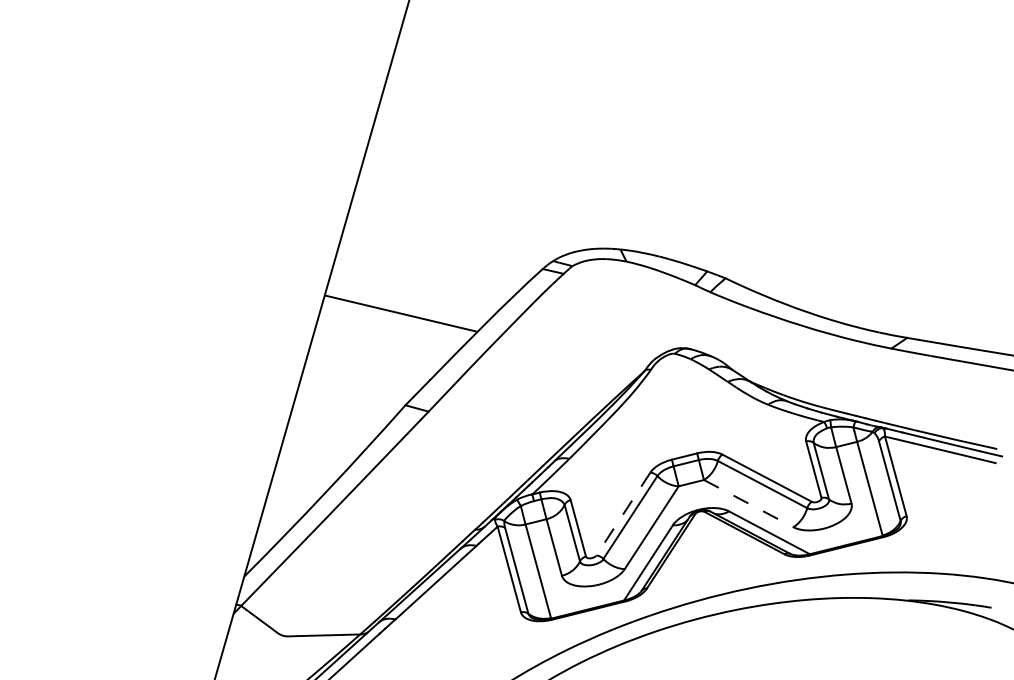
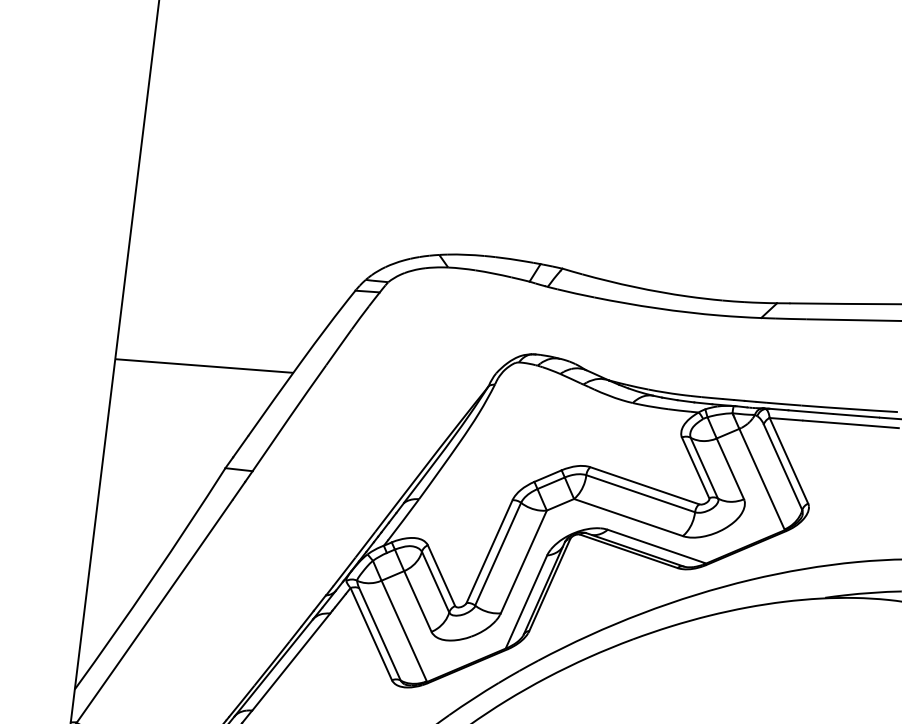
line: (748, 503) -> (628, 517), dashed -> solid
line: (623, 514) -> (489, 552), dashed -> solid

